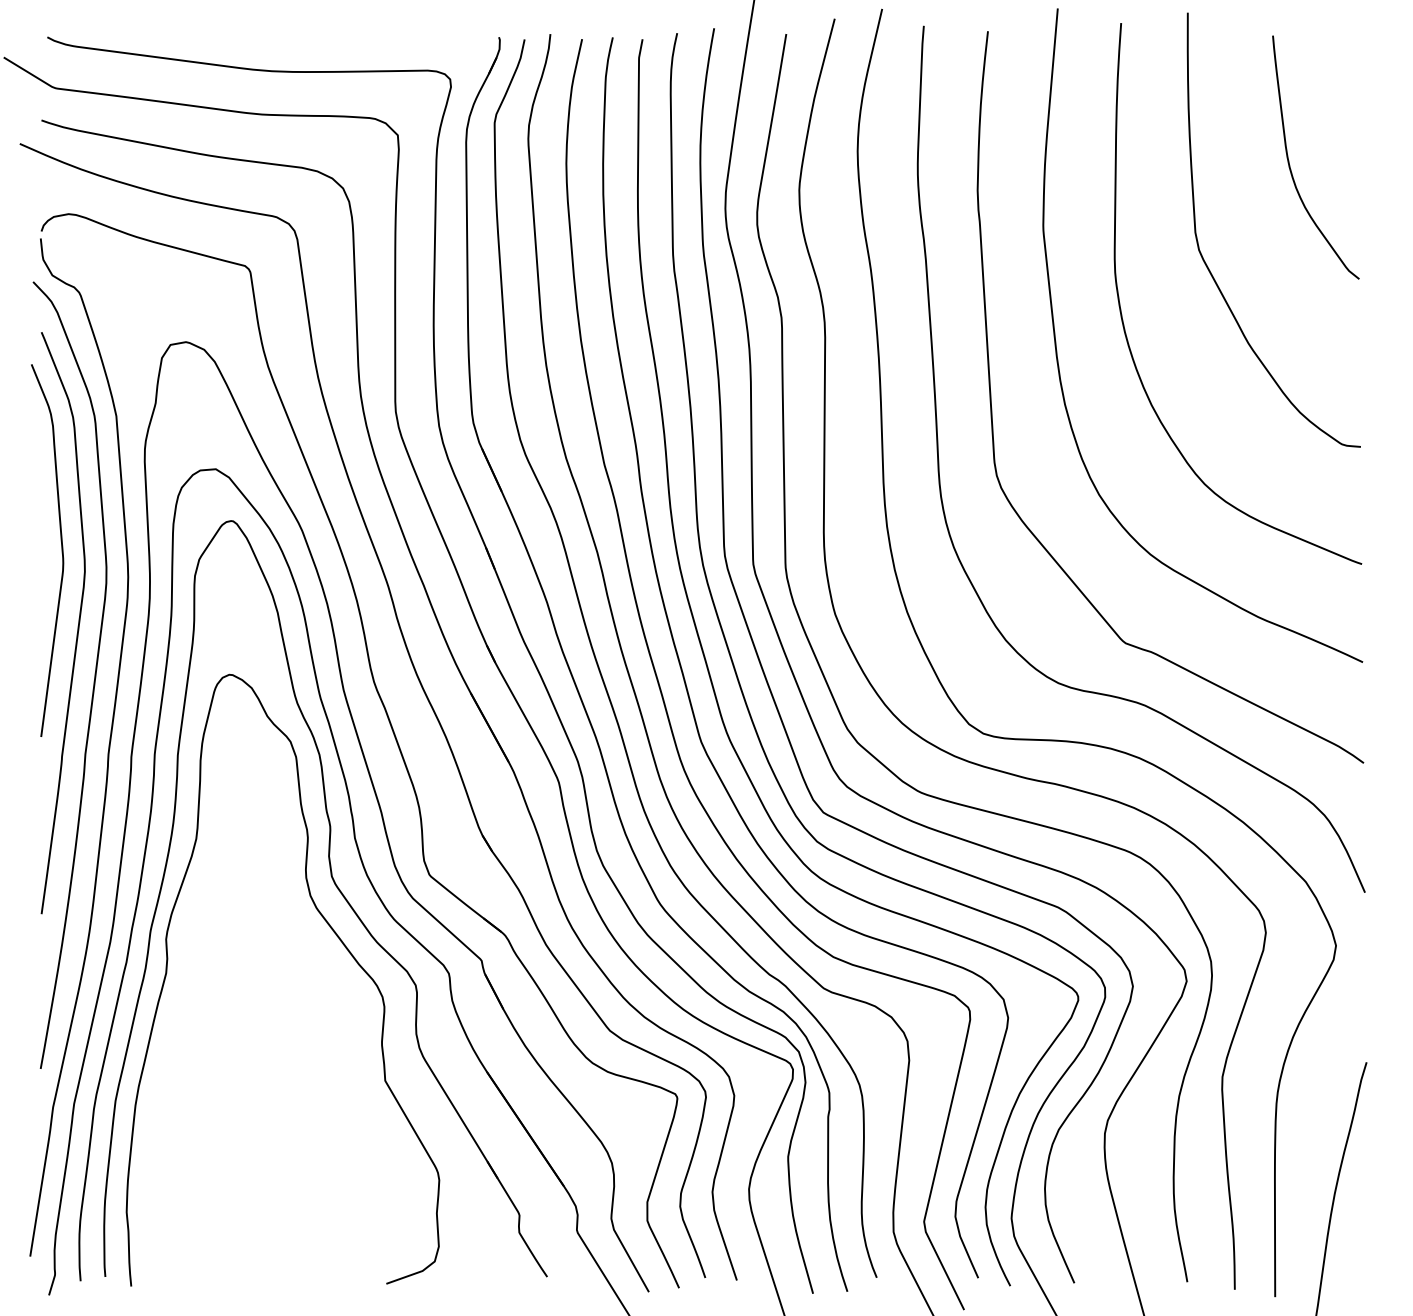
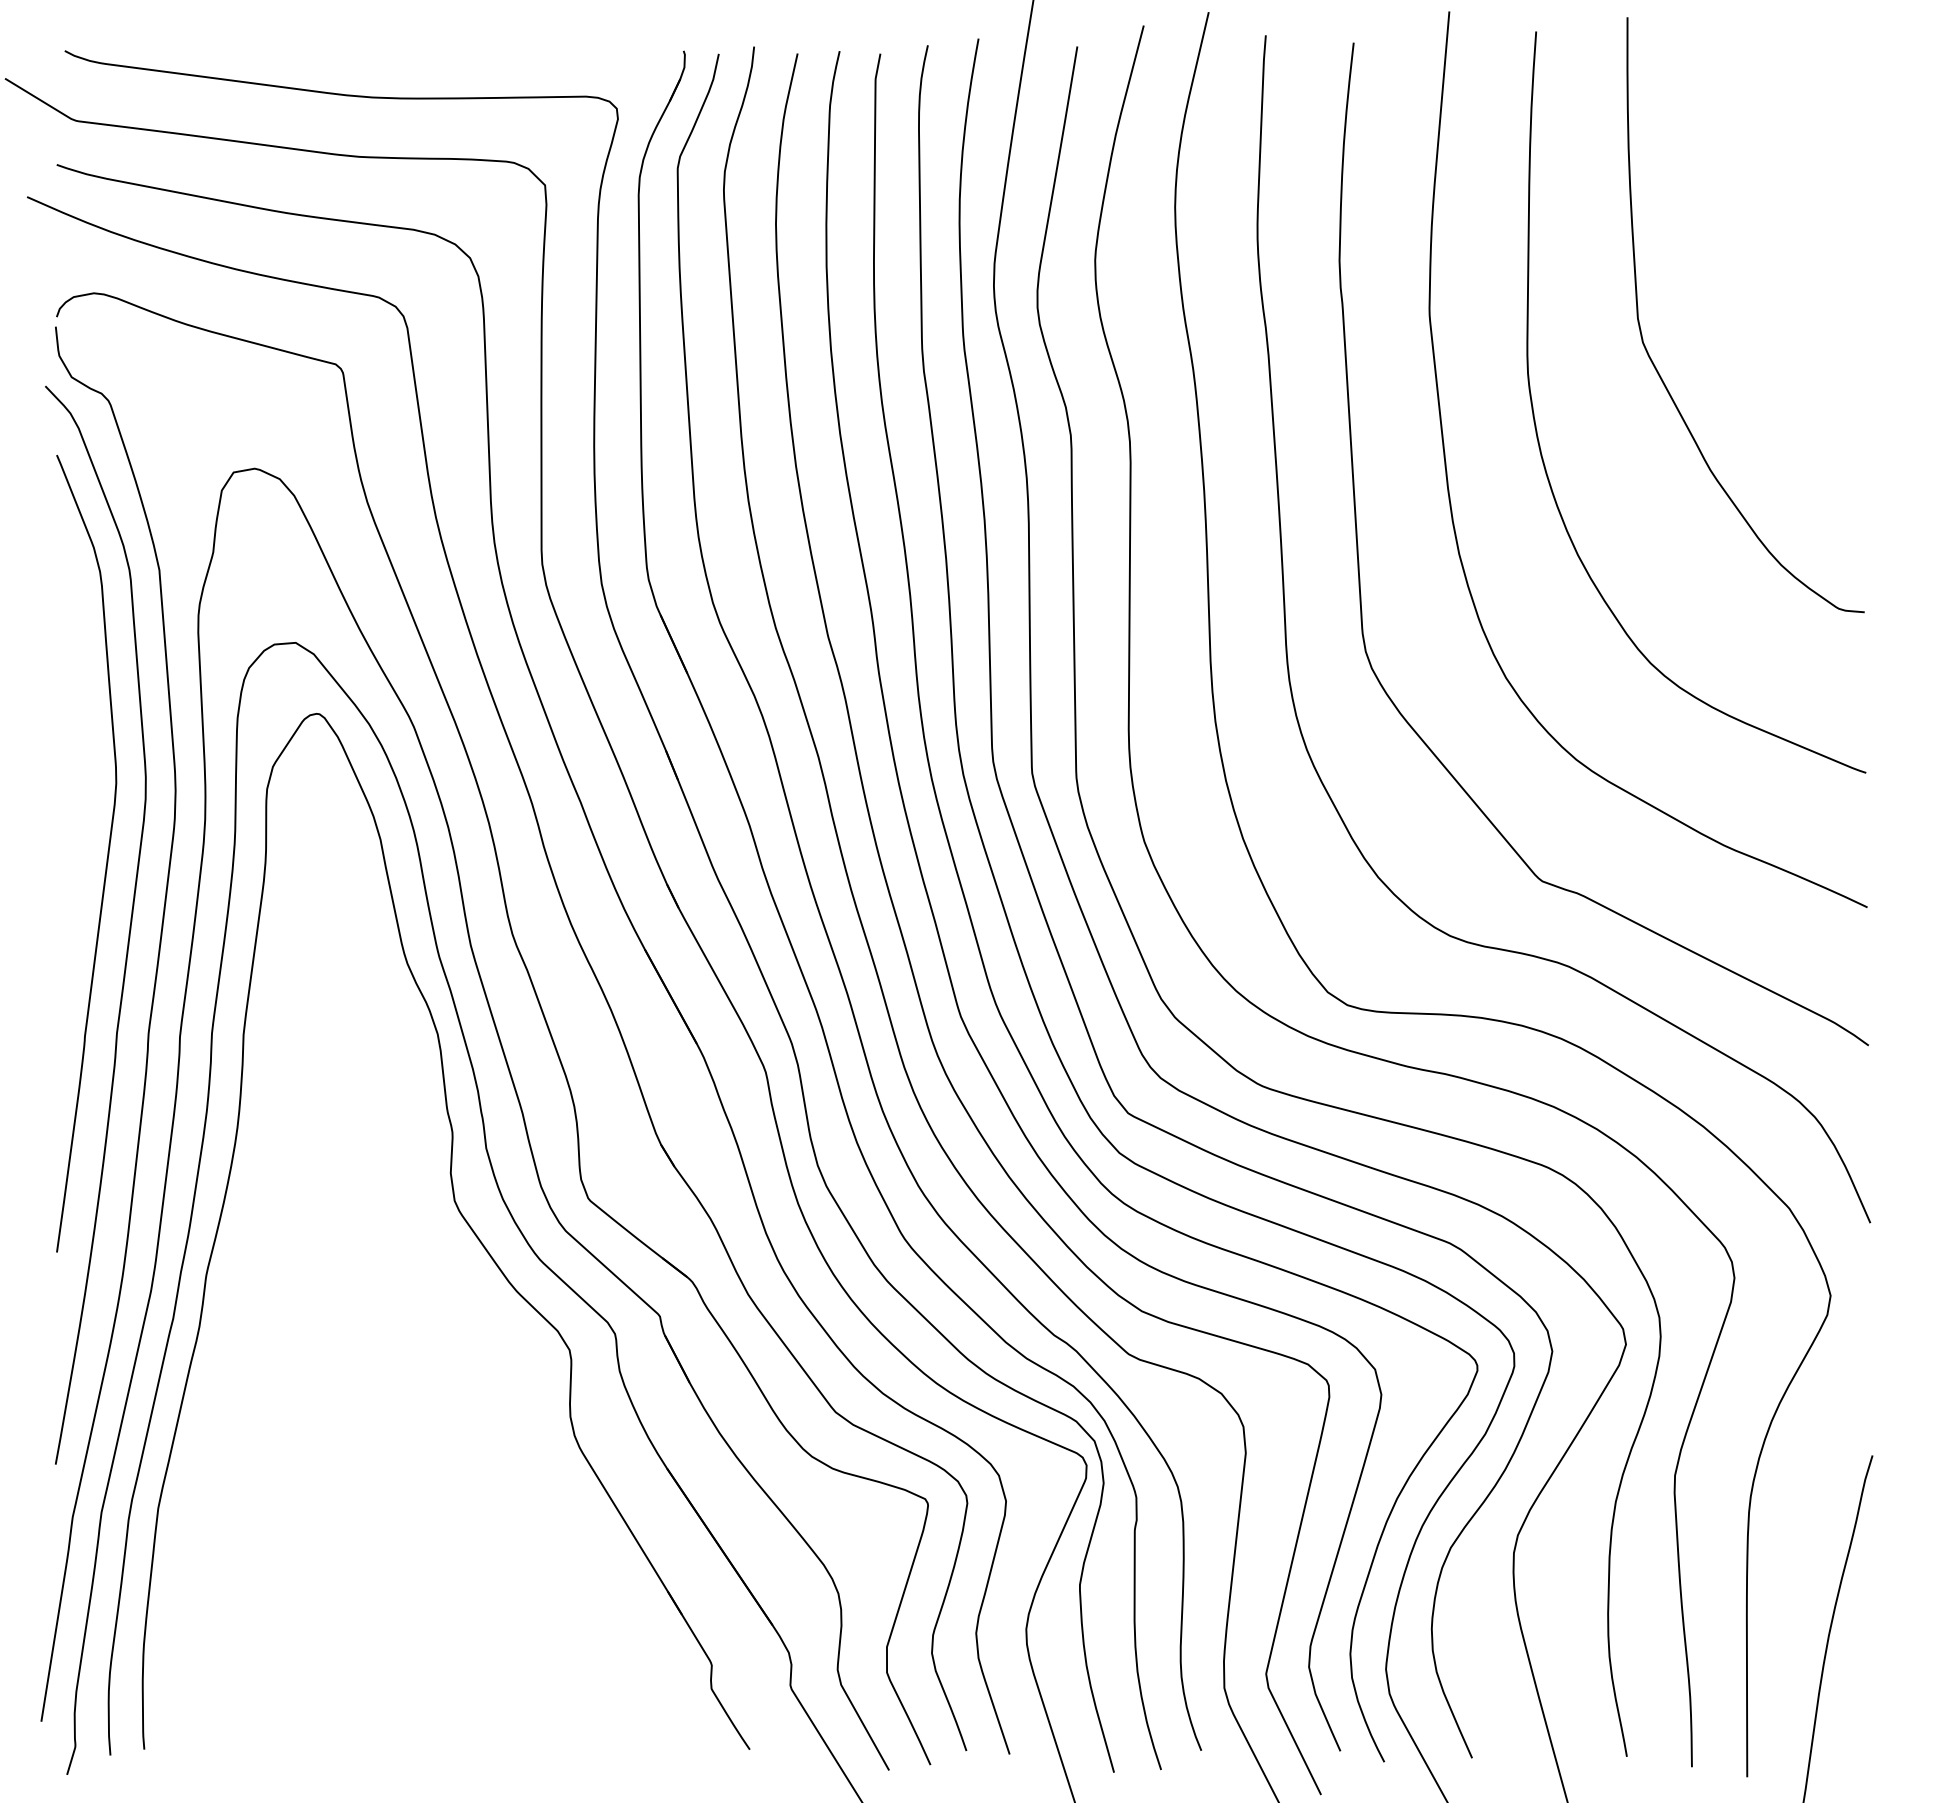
curve: (1289, 161) -> (1766, 220), removed
curve: (61, 550) -> (84, 754), removed
curve: (338, 938) -> (463, 1285), removed

